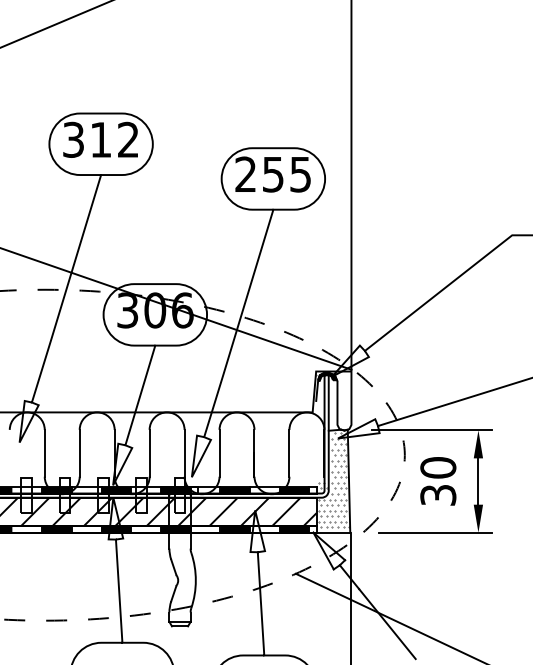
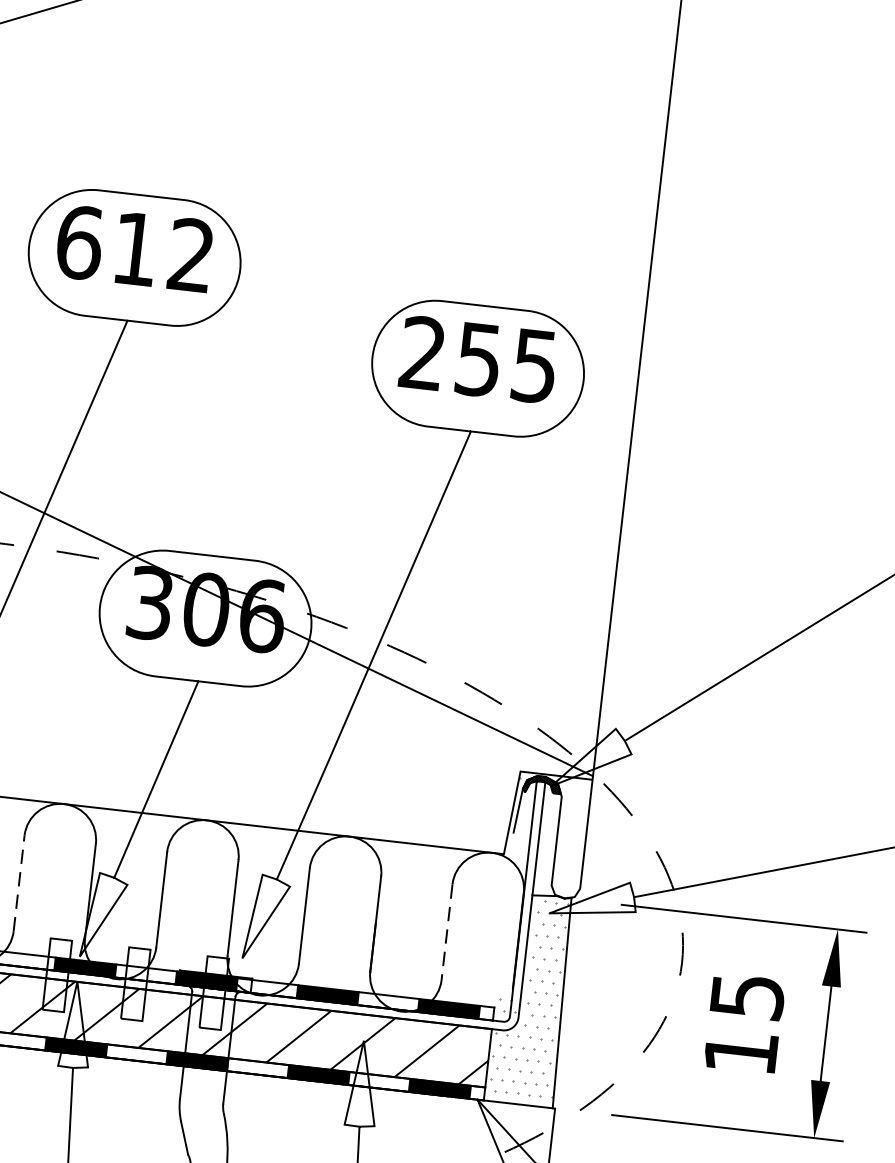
text: (73, 139) -> (79, 241), 312 -> 612
line: (79, 452) -> (18, 881), solid -> dashed
line: (289, 453) -> (447, 932), solid -> dashed
text: (438, 481) -> (744, 1024), 30 -> 15

